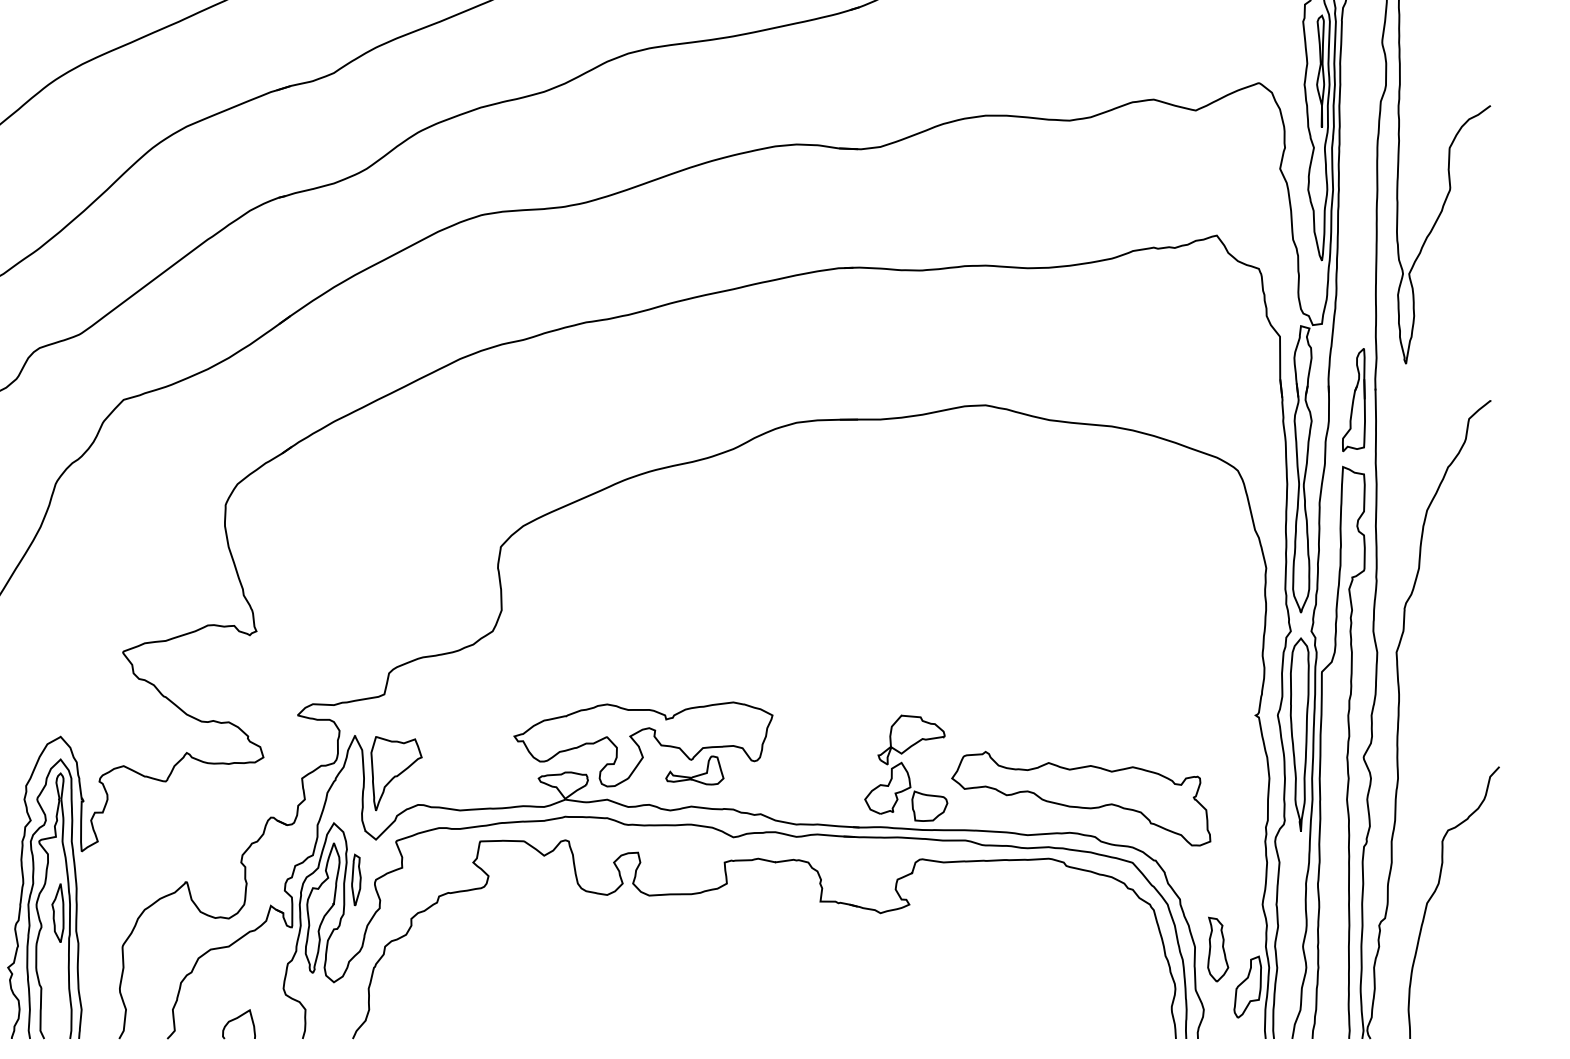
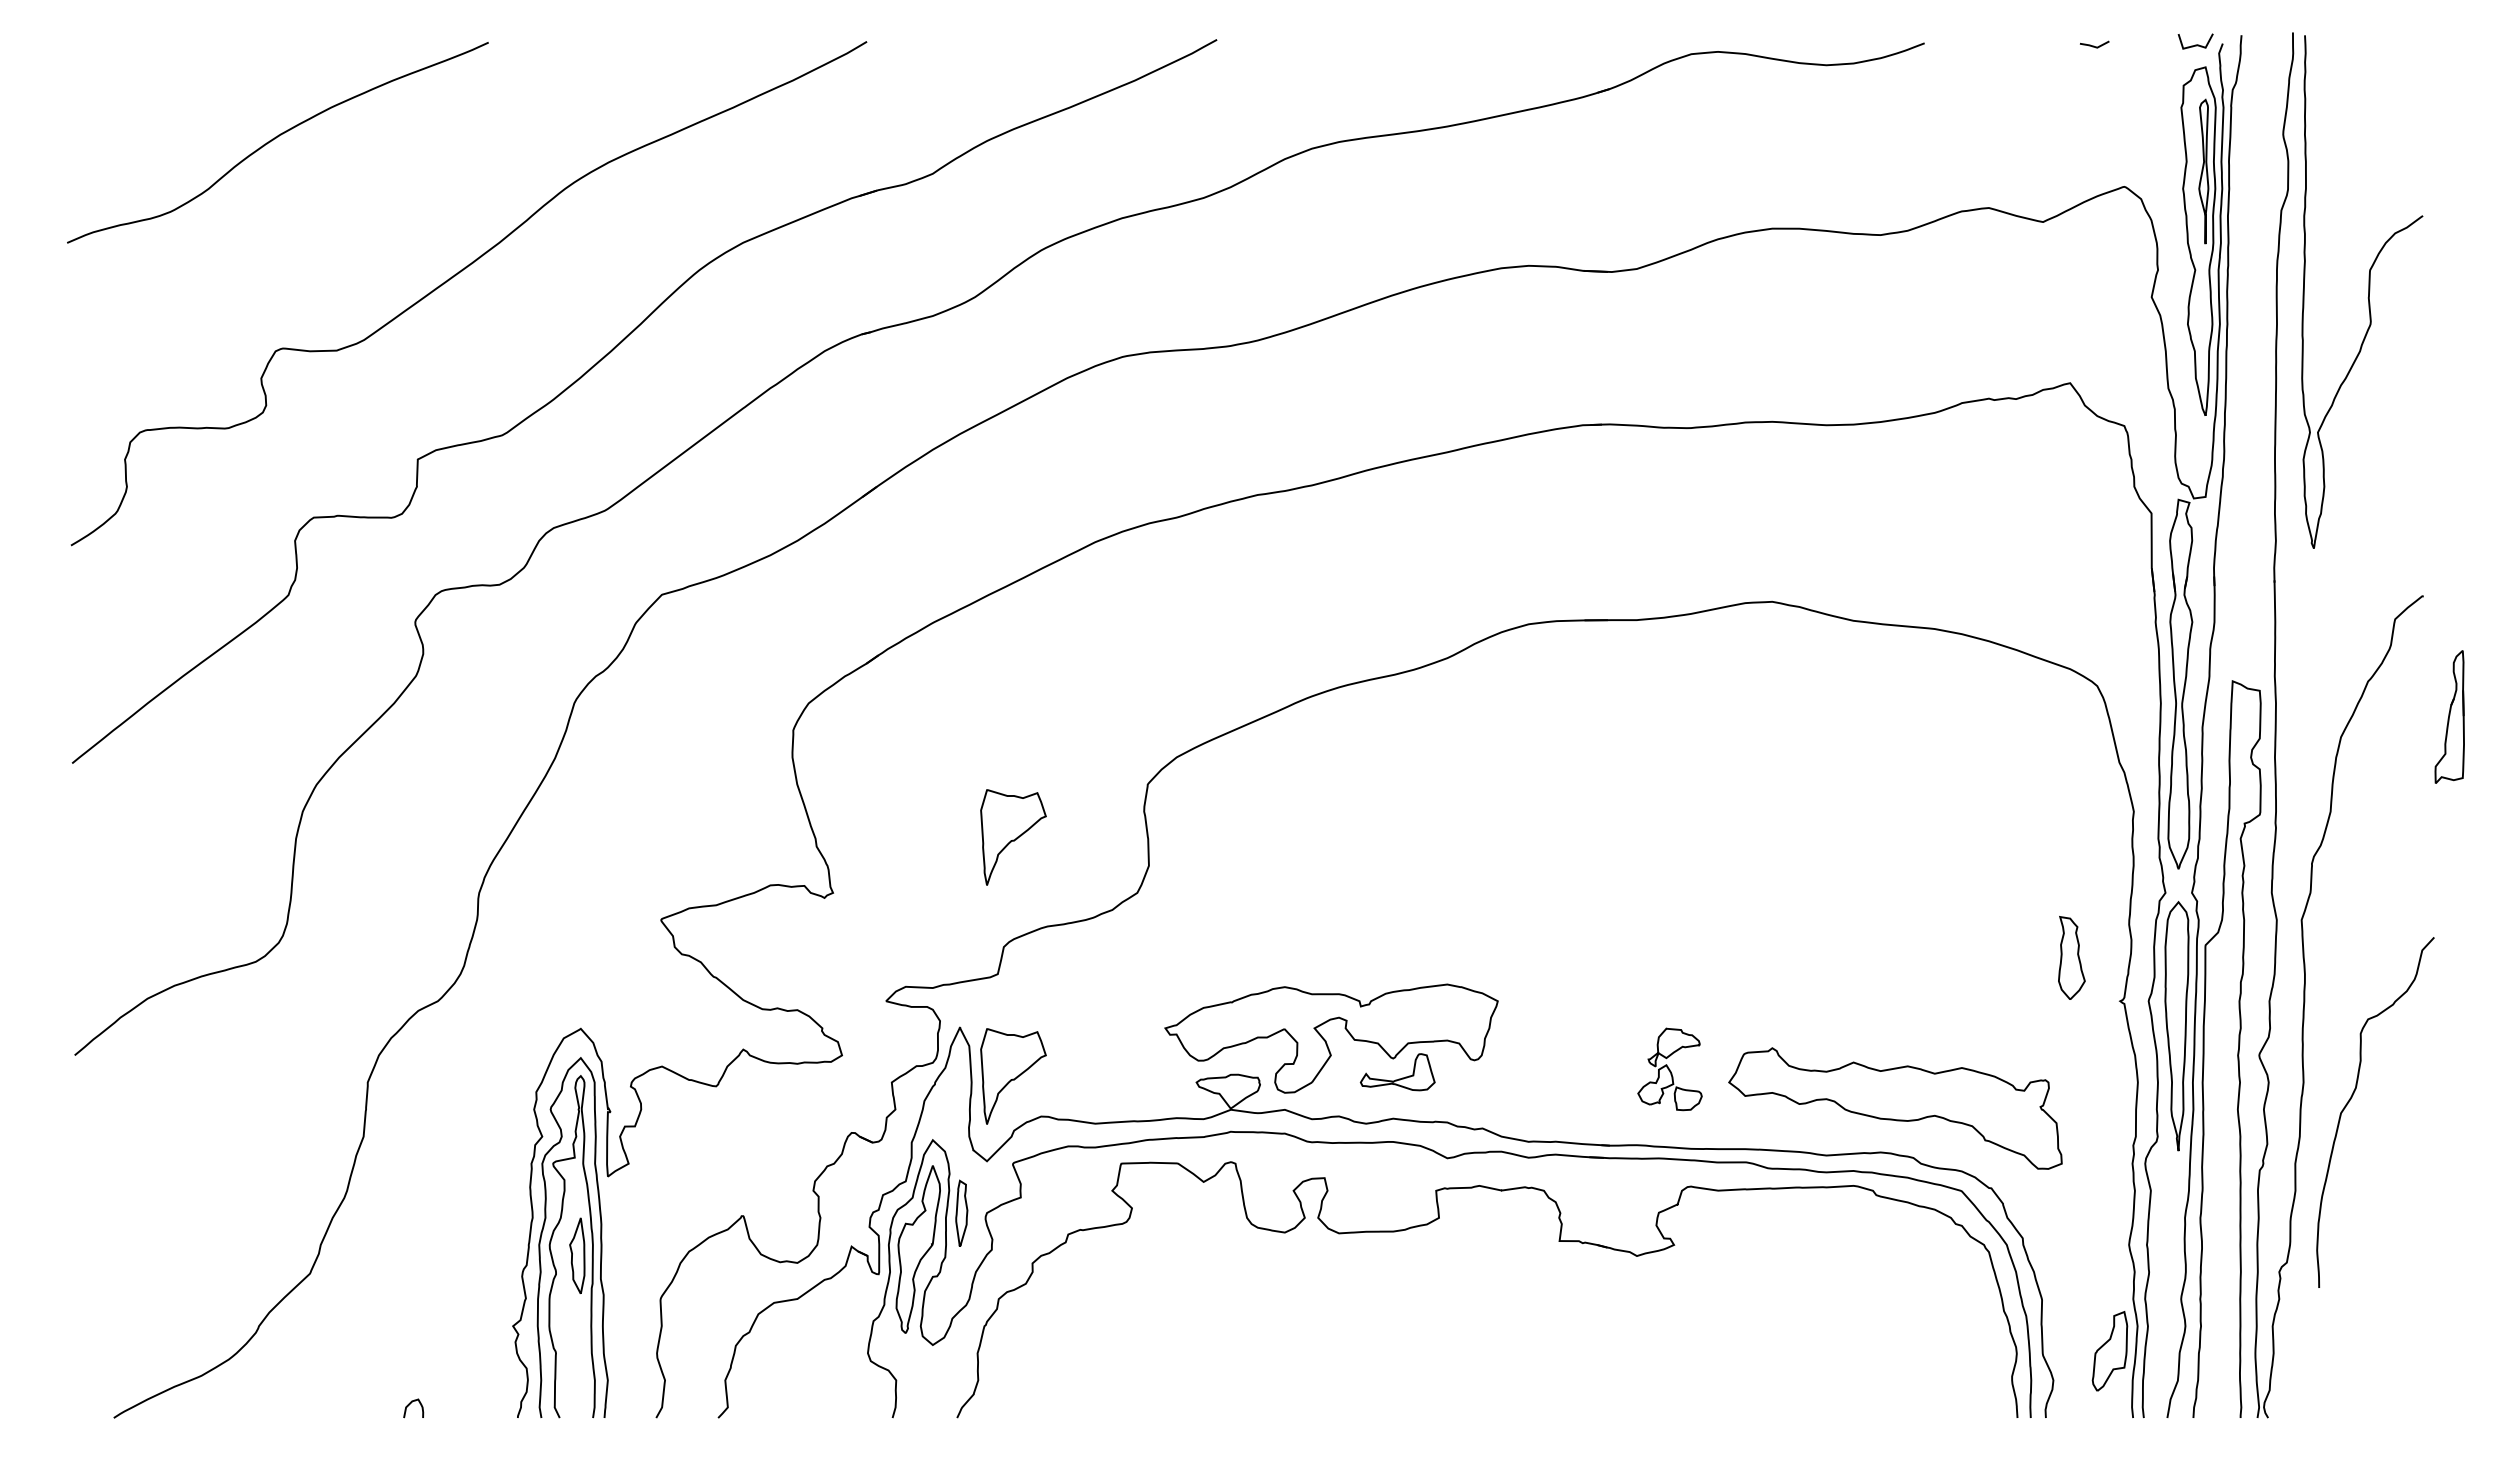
part: (1353, 399) -> (2449, 716), moved
part: (396, 588) -> (1013, 837), added
part: (905, 768) -> (1669, 1069), size x0.6
curve: (1435, 892) -> (2351, 1099), moved
part: (1217, 949) -> (2071, 957), moved
curve: (236, 1019) -> (807, 1392), removed

